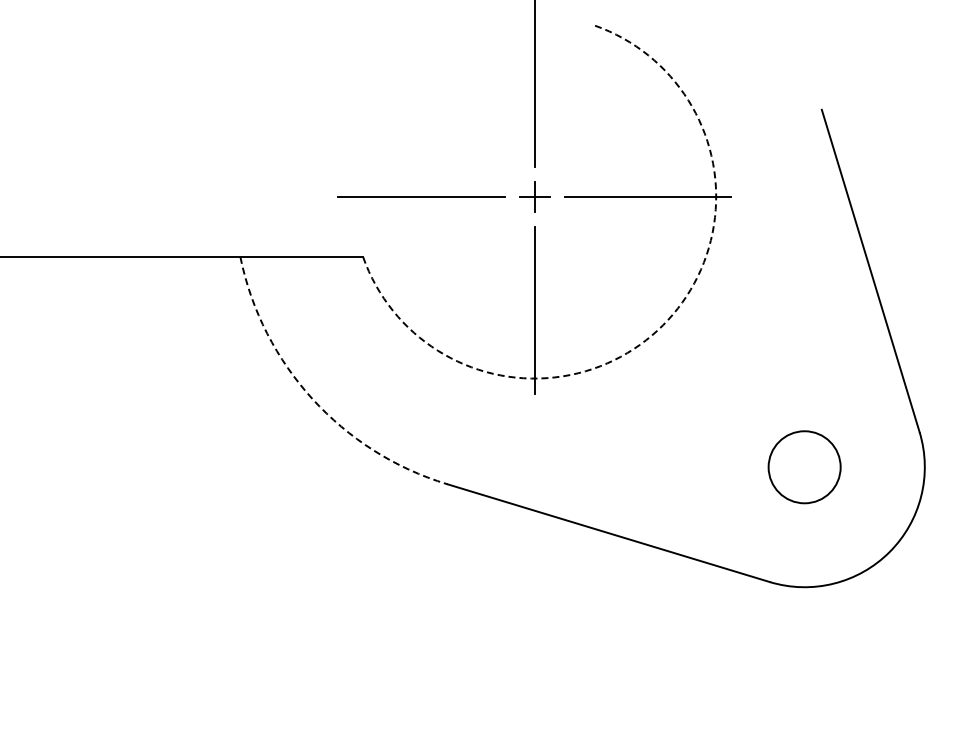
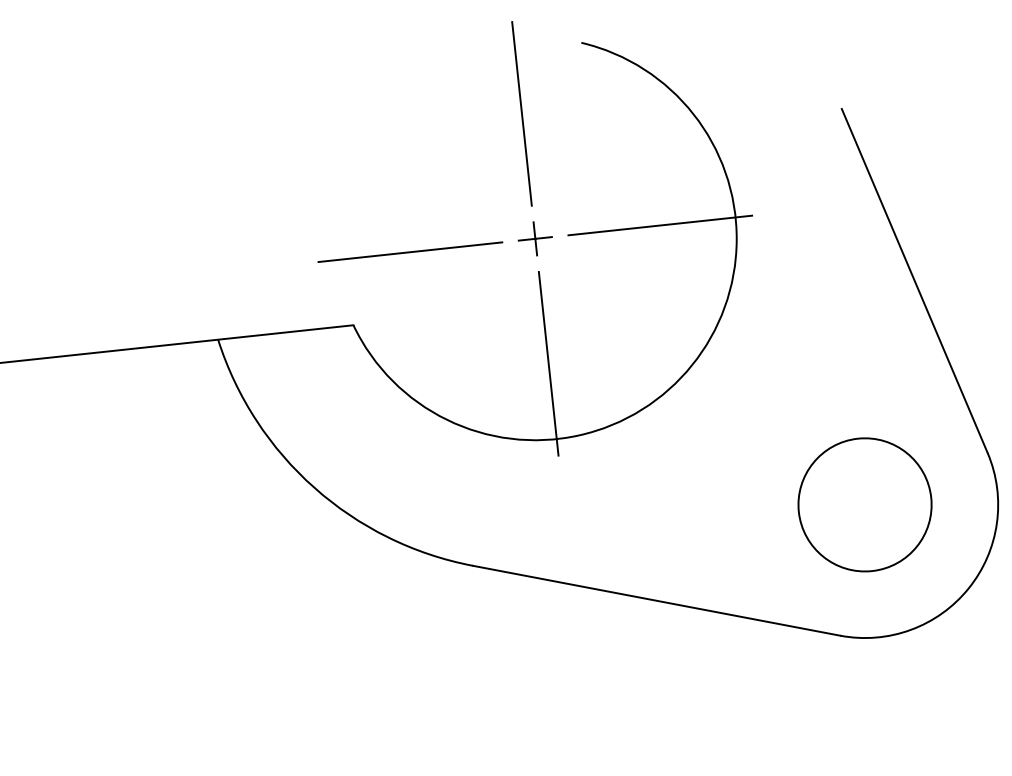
arc: (662, 325) -> (691, 365), dashed -> solid
arc: (312, 399) -> (314, 488), dashed -> solid
circle: (804, 467) -> (864, 505), size x1.67

